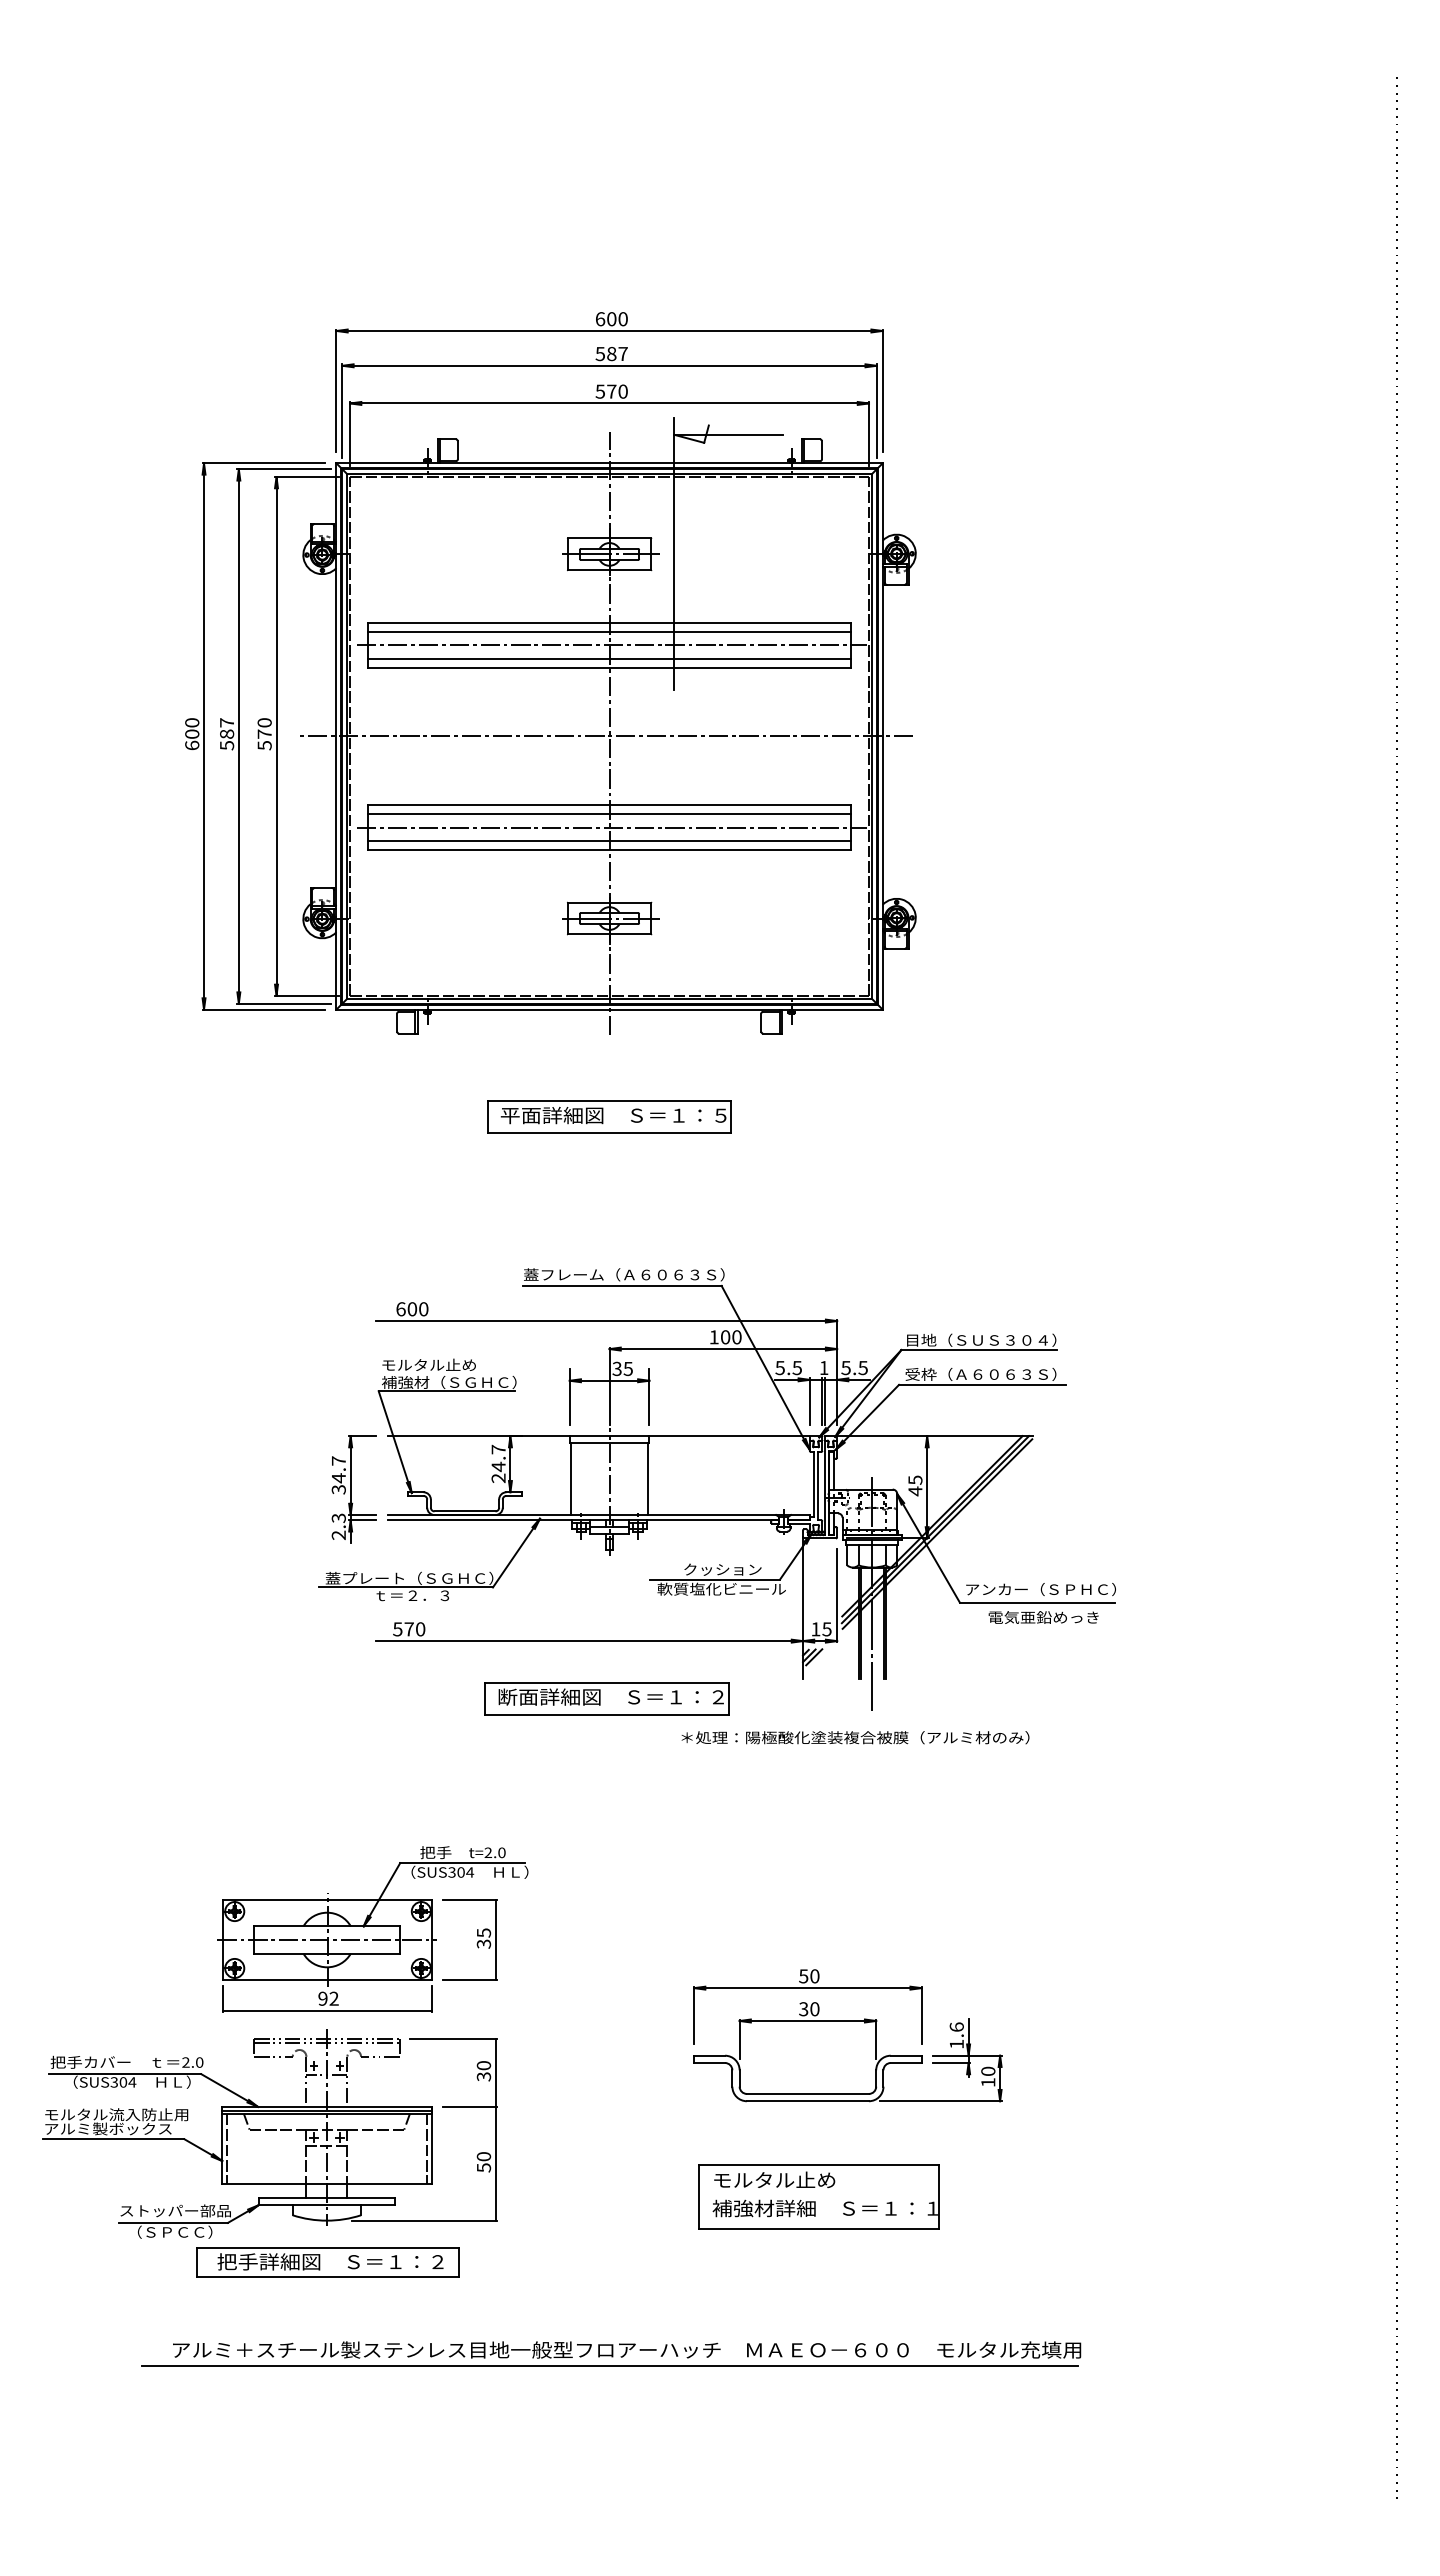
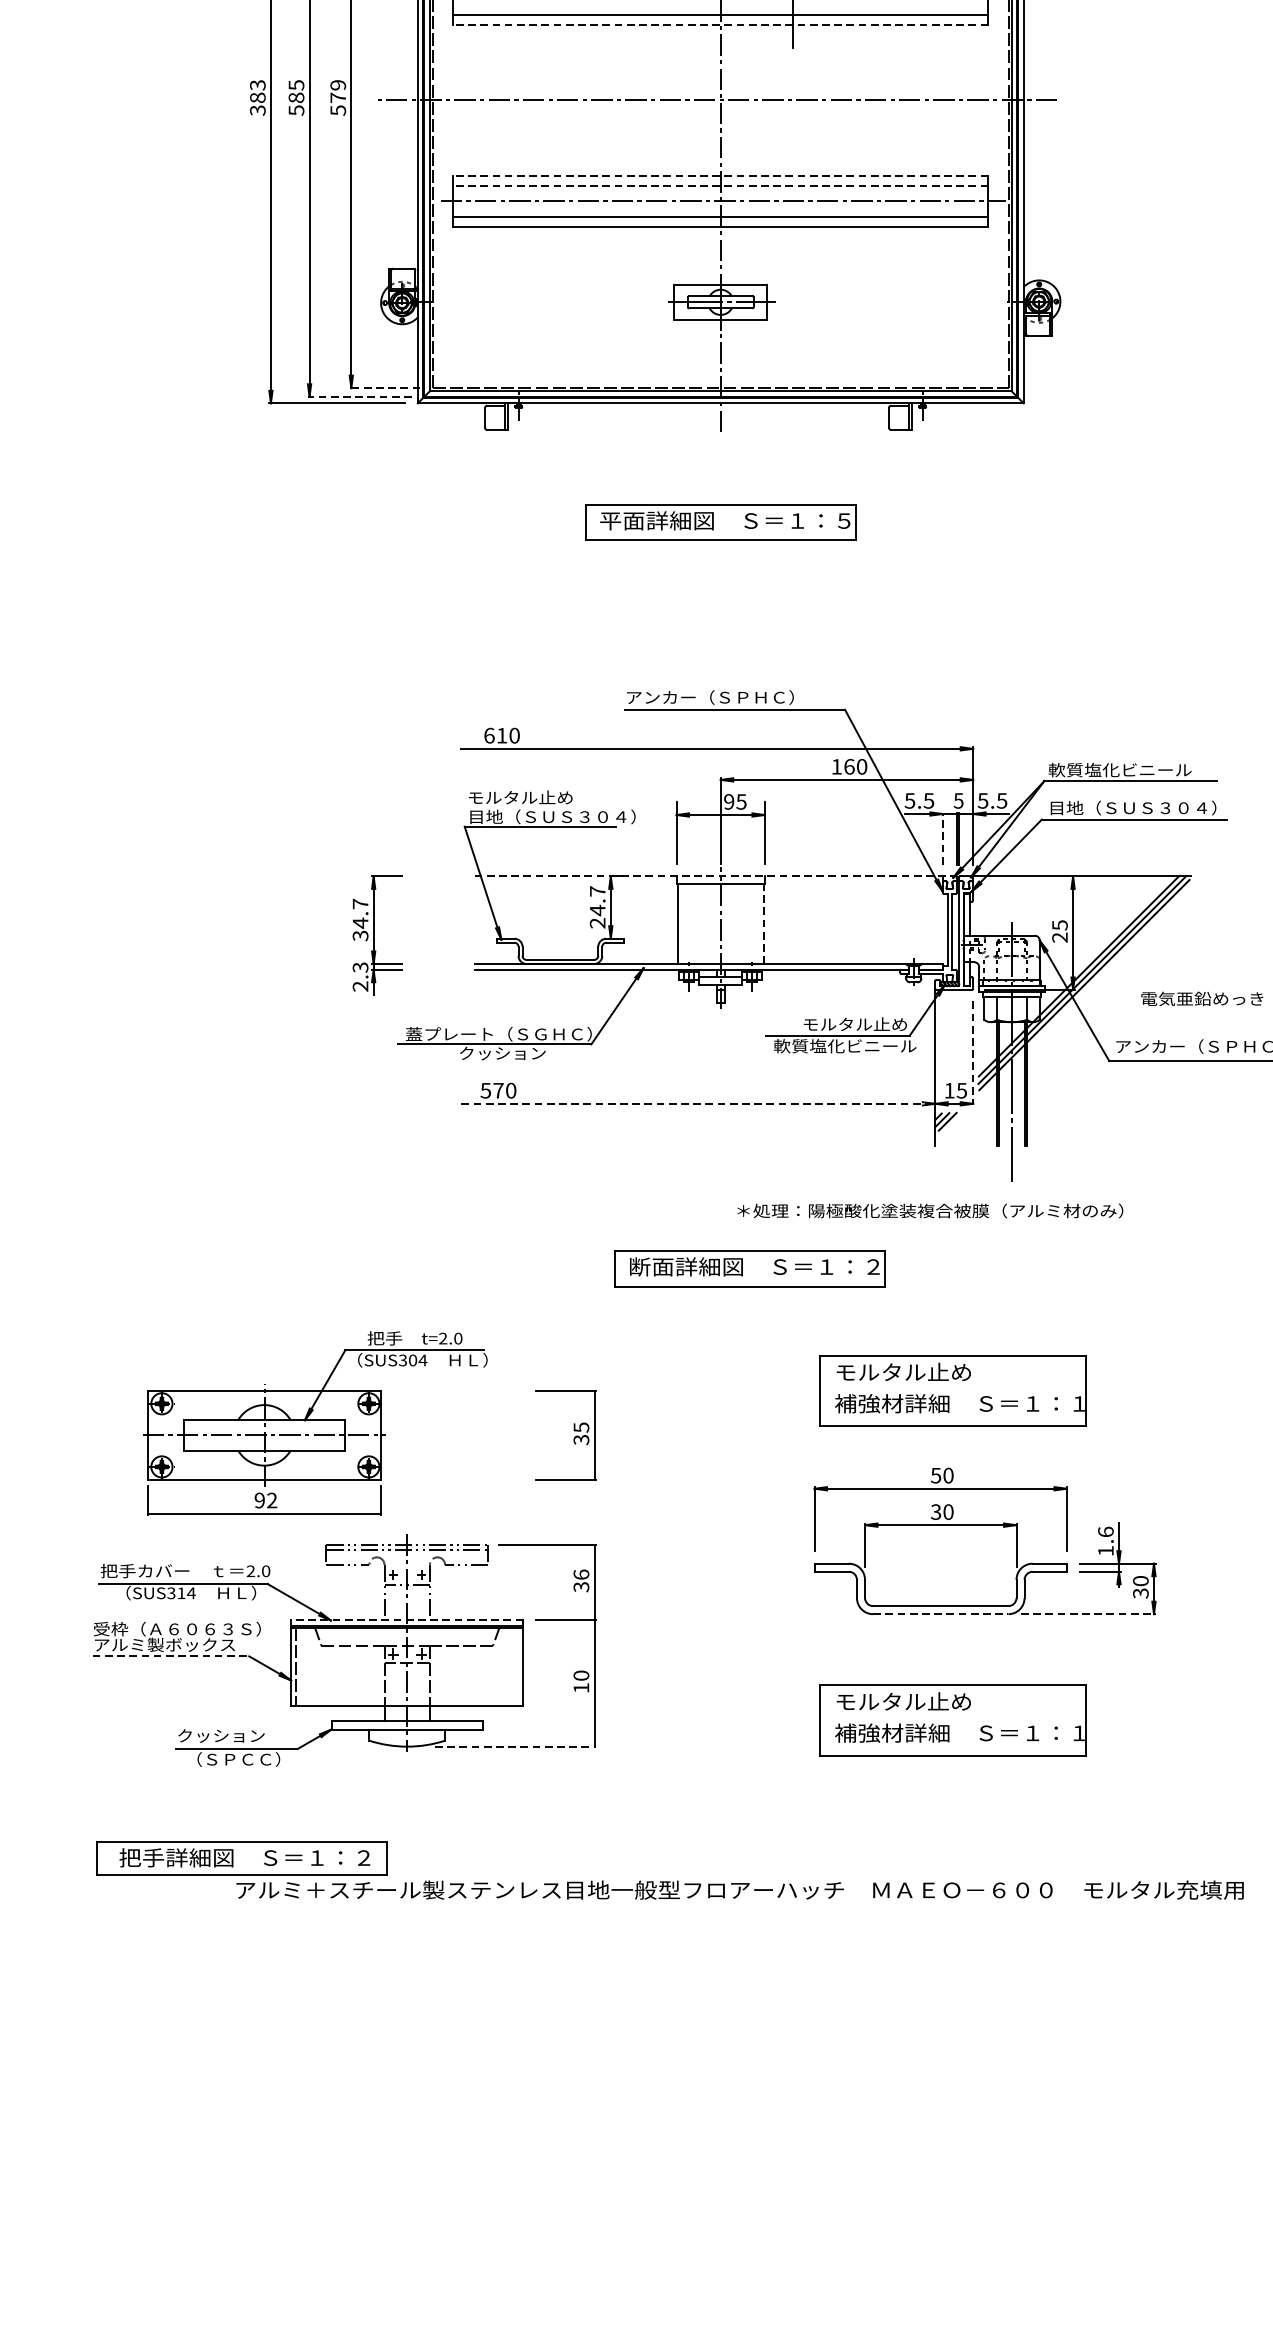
line: (609, 668) -> (720, 24), solid -> dashed
text: (227, 722) -> (296, 84), 587 -> 585
text: (264, 722) -> (338, 84), 570 -> 579
text: (192, 734) -> (258, 98), 600 -> 383
line: (609, 804) -> (720, 175), solid -> dashed
line: (609, 813) -> (720, 185), solid -> dashed
line: (306, 995) -> (384, 387), solid -> dashed
line: (284, 1003) -> (360, 396), solid -> dashed
text: (624, 1274) -> (737, 697), 蓋フレーム（Ａ６０６３Ｓ） -> アンカー（ＳＰＨＣ）
text: (412, 1309) -> (502, 735), 600 -> 610
text: (725, 1337) -> (849, 767), 100 -> 160
text: (980, 1339) -> (1132, 769), 目地（ＳＵＳ３０４） -> 軟質塩化ビニール
text: (616, 1368) -> (728, 801), 35 -> 95
text: (823, 1368) -> (958, 801), 1 -> 5
text: (976, 1374) -> (1127, 808), 受枠（Ａ６０６３Ｓ） -> 目地（ＳＵＳ３０４）
text: (457, 1381) -> (552, 815), 補強材（ＳＧＨＣ） -> 目地（ＳＵＳ３０４）
line: (809, 1401) -> (942, 838), solid -> dashed
line: (605, 1436) -> (716, 876), solid -> dashed
line: (648, 1478) -> (763, 923), solid -> dashed
part: (353, 1489) -> (376, 935), moved
text: (915, 1491) -> (1060, 937), 45 -> 25
text: (730, 1569) -> (854, 1024), クッション -> モルタル止め
text: (412, 1595) -> (502, 1053), ｔ＝２．３ -> クッション
line: (837, 1595) -> (973, 1053), solid -> dashed
text: (1043, 1617) -> (1202, 998), moved
line: (589, 1641) -> (698, 1104), solid -> dashed
part: (606, 1698) -> (749, 1268), moved
text: (855, 1737) -> (930, 1210), moved
part: (818, 1899) -> (952, 1390), added
part: (372, 1929) -> (314, 1423), moved
text: (483, 2065) -> (580, 1574), 30 -> 36
text: (123, 2082) -> (181, 1593), SUS304 -> SUS314
text: (988, 2082) -> (1141, 1593), 10 -> 30
line: (807, 2101) -> (940, 1614), solid -> dashed
line: (940, 2101) -> (1087, 1614), solid -> dashed
line: (326, 2106) -> (406, 1620), solid -> dashed
text: (119, 2114) -> (177, 1628), モルタル流入防止用 -> 受枠（Ａ６０６３Ｓ）
line: (113, 2139) -> (170, 1656), solid -> dashed
line: (427, 2148) -> (518, 1666), removed
text: (484, 2167) -> (582, 1687), 50 -> 10
text: (175, 2210) -> (239, 1735), ストッパー部品 -> クッション
line: (424, 2220) -> (515, 1746), solid -> dashed
part: (327, 2262) -> (241, 1858), moved
line: (609, 2366) -> (720, 1908), removed

